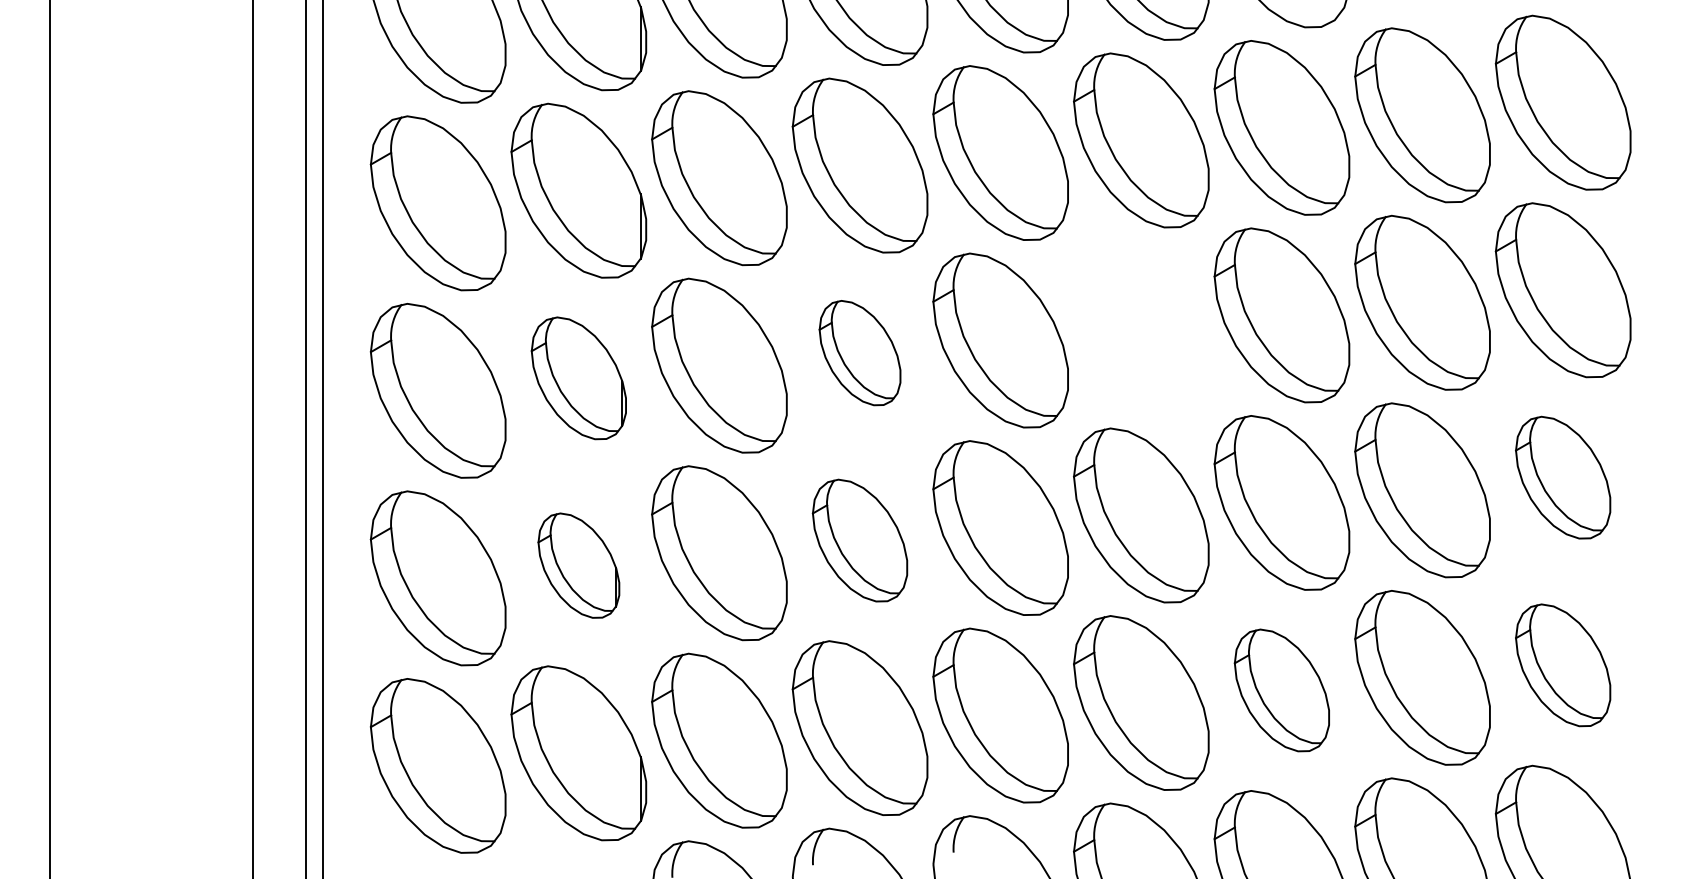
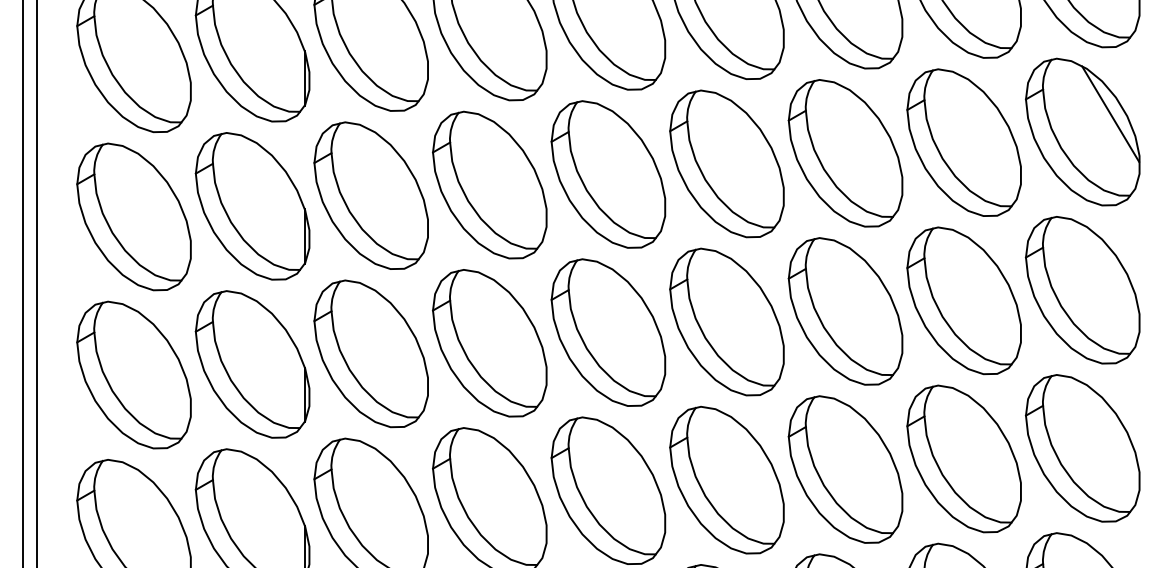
line: (1596, 268) -> (1110, 113), added
part: (1141, 327) -> (727, 163), added
part: (859, 352) -> (489, 184), size x1.67
part: (578, 378) -> (252, 206), size x1.43
part: (1562, 477) -> (1082, 290), size x1.43
part: (859, 540) -> (489, 343), size x1.43
part: (578, 565) -> (252, 364), size x1.67
part: (1562, 665) -> (1082, 448), size x1.43
part: (1281, 690) -> (845, 469), size x1.43

